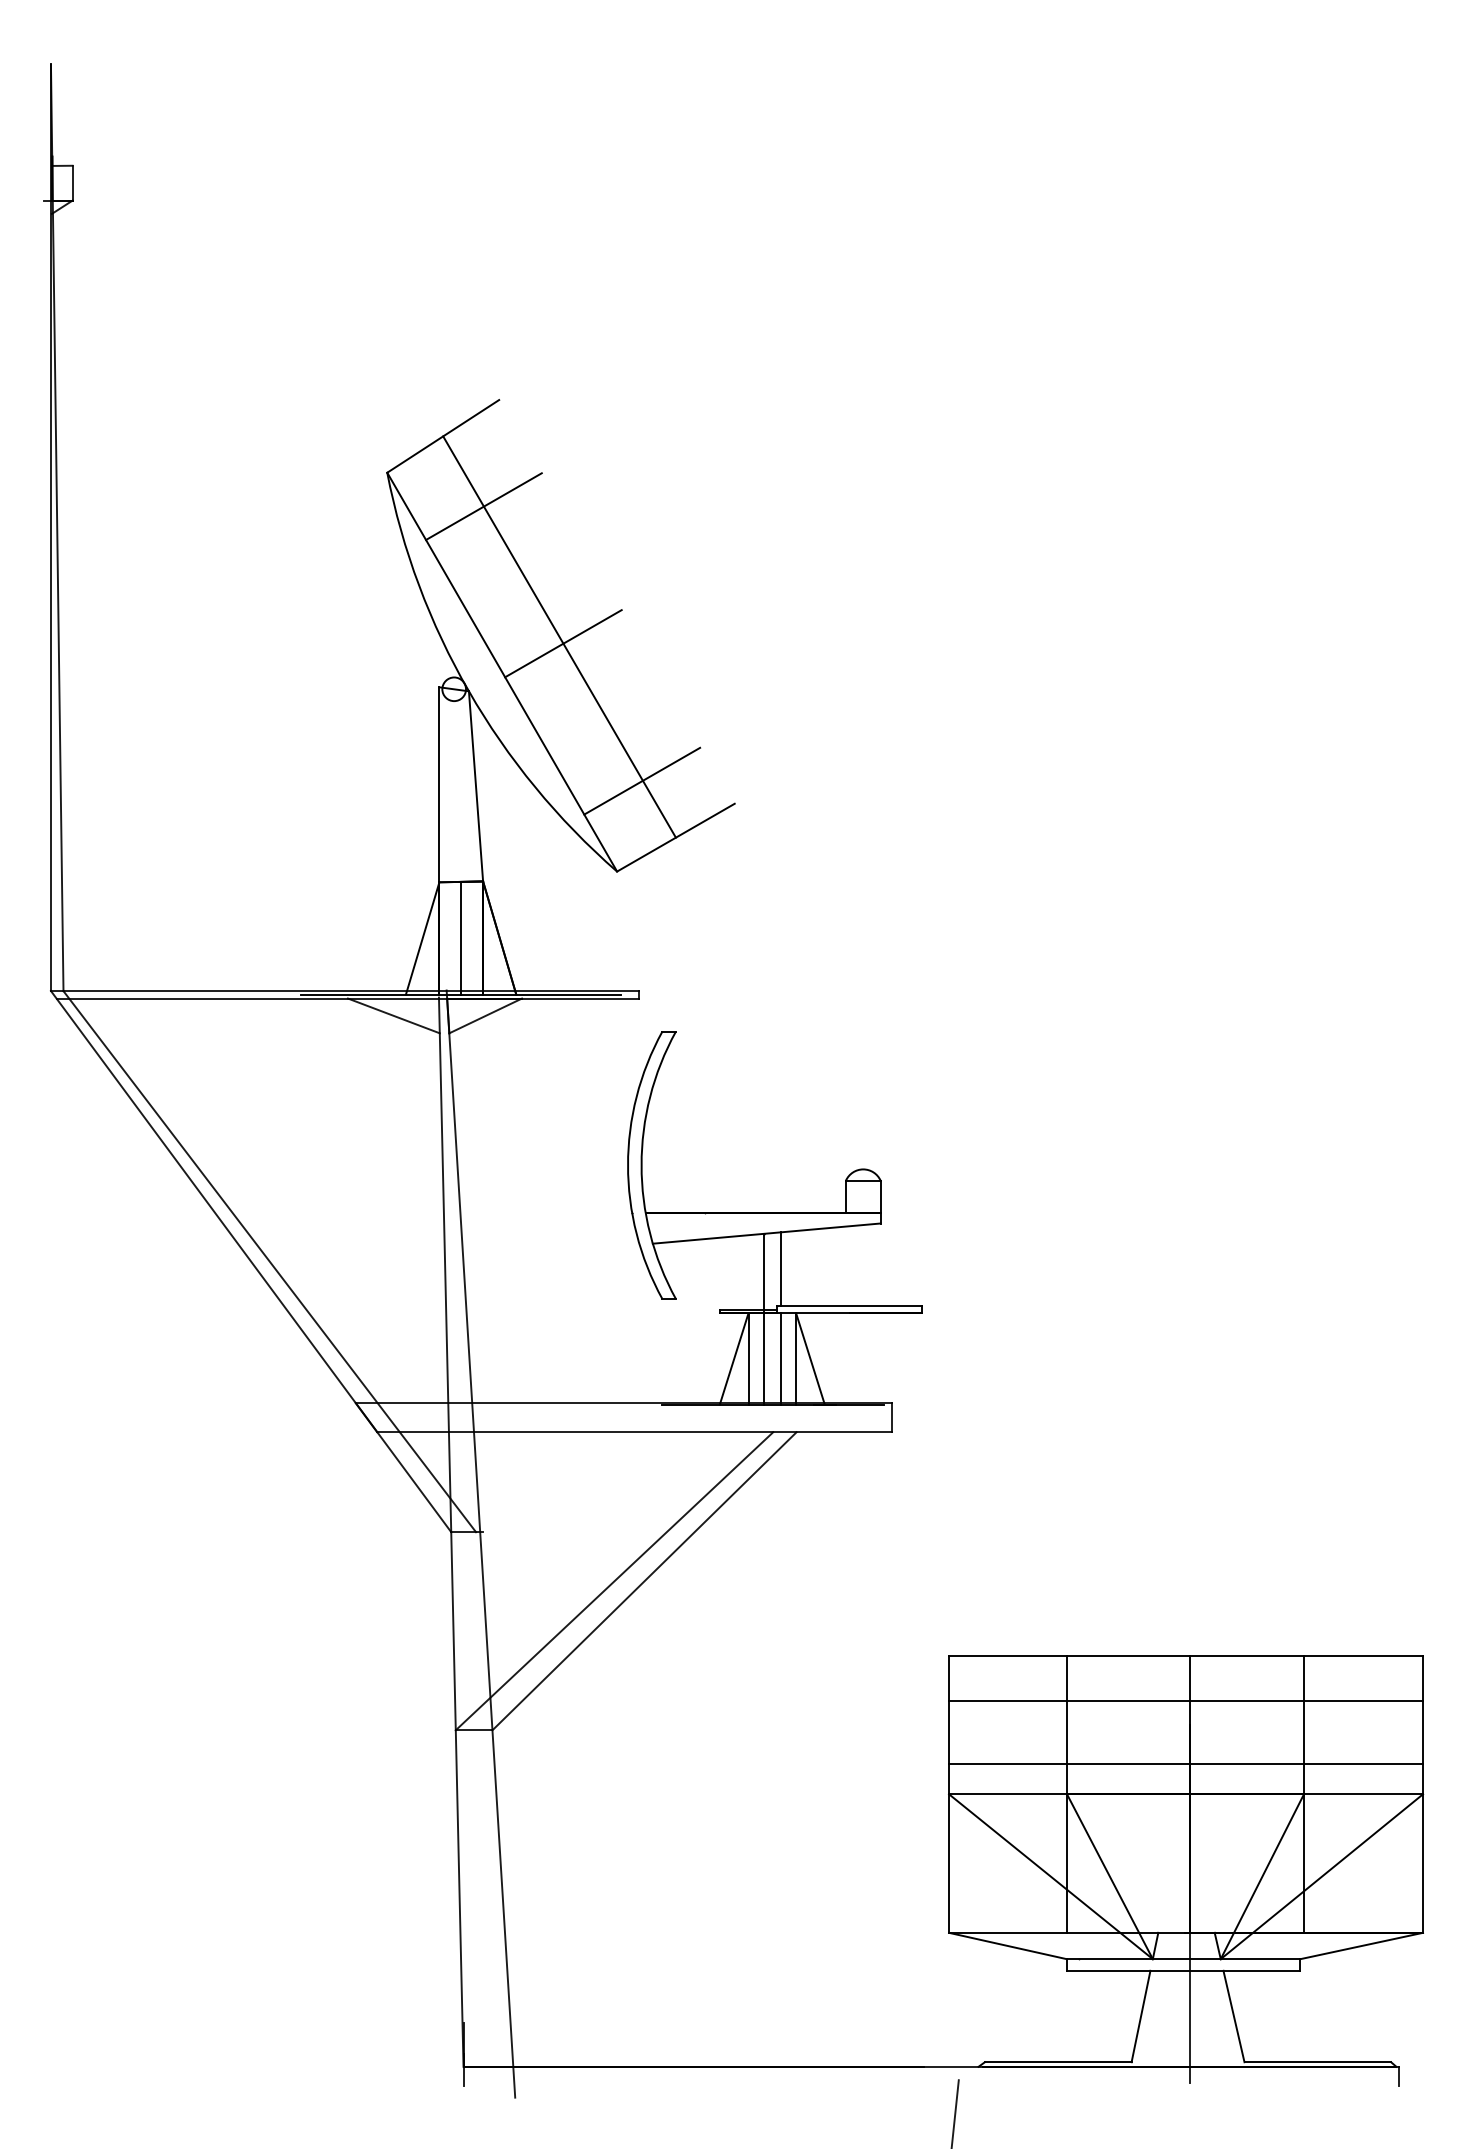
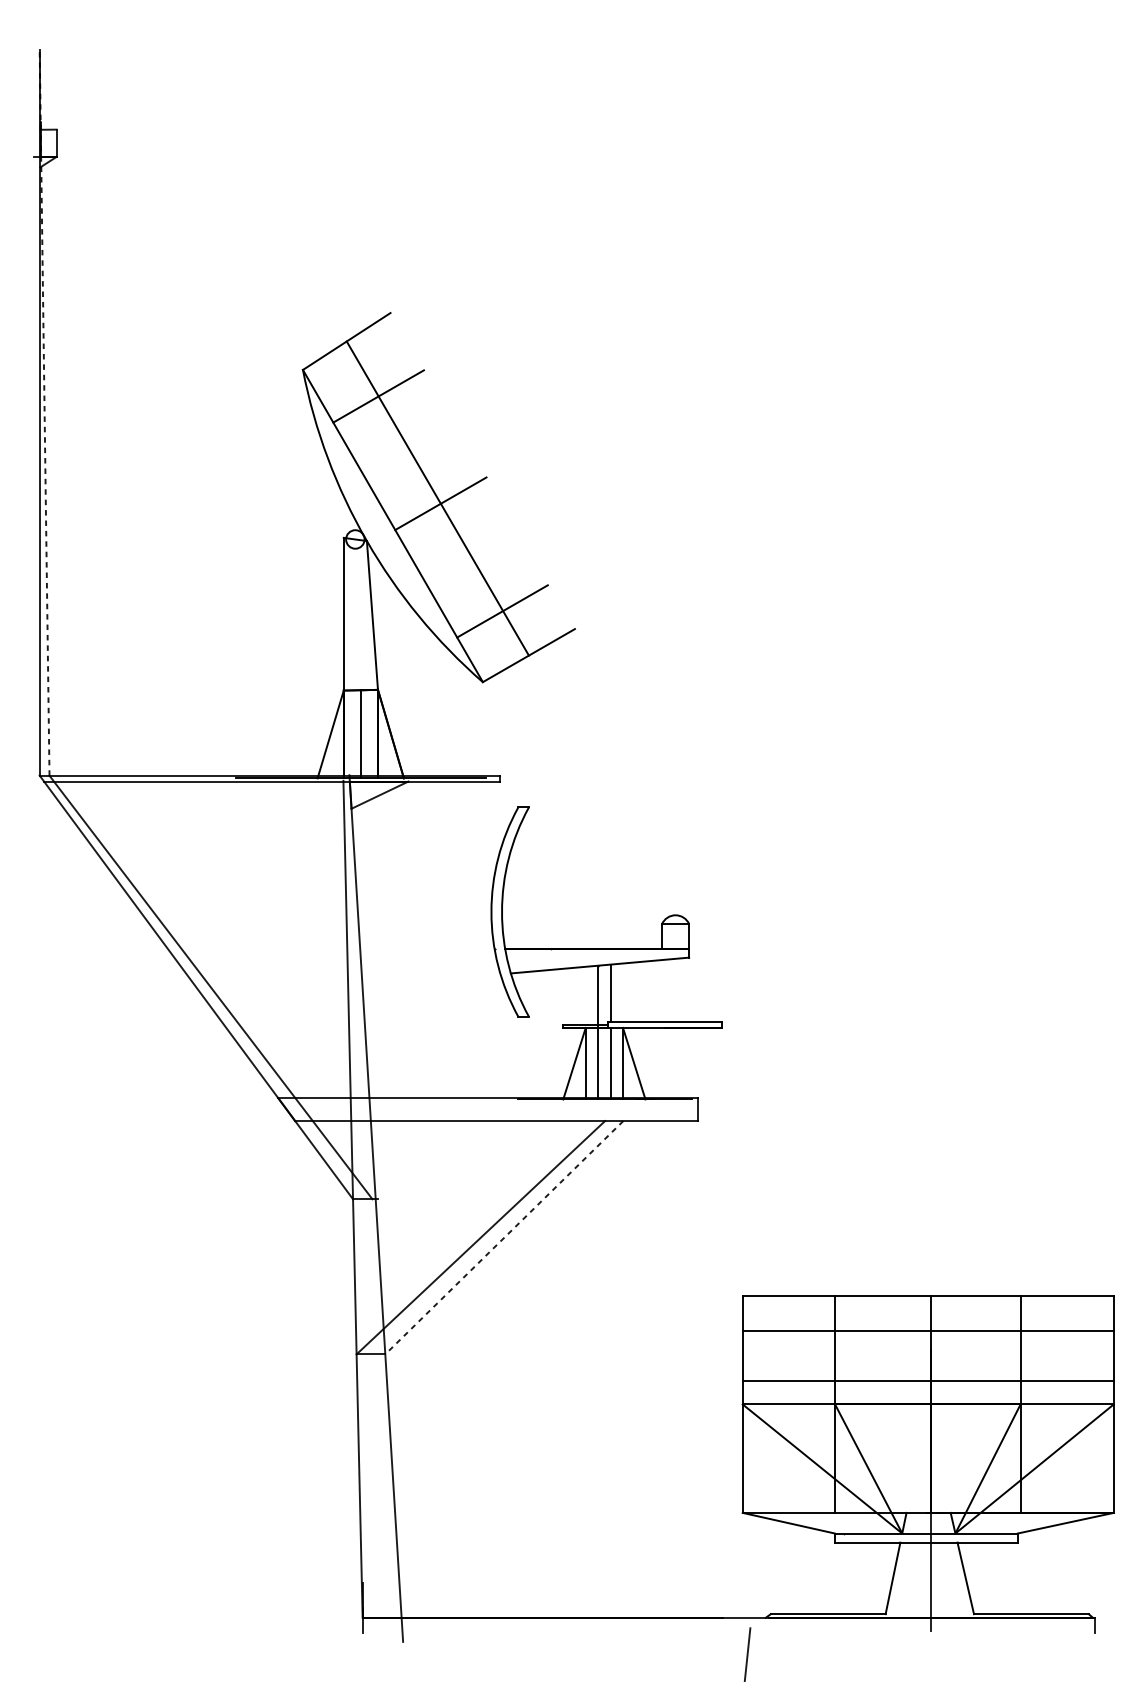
line: (57, 527) -> (44, 412), solid -> dashed
line: (393, 1015) -> (307, 794), removed
line: (644, 1581) -> (504, 1237), solid -> dashed

